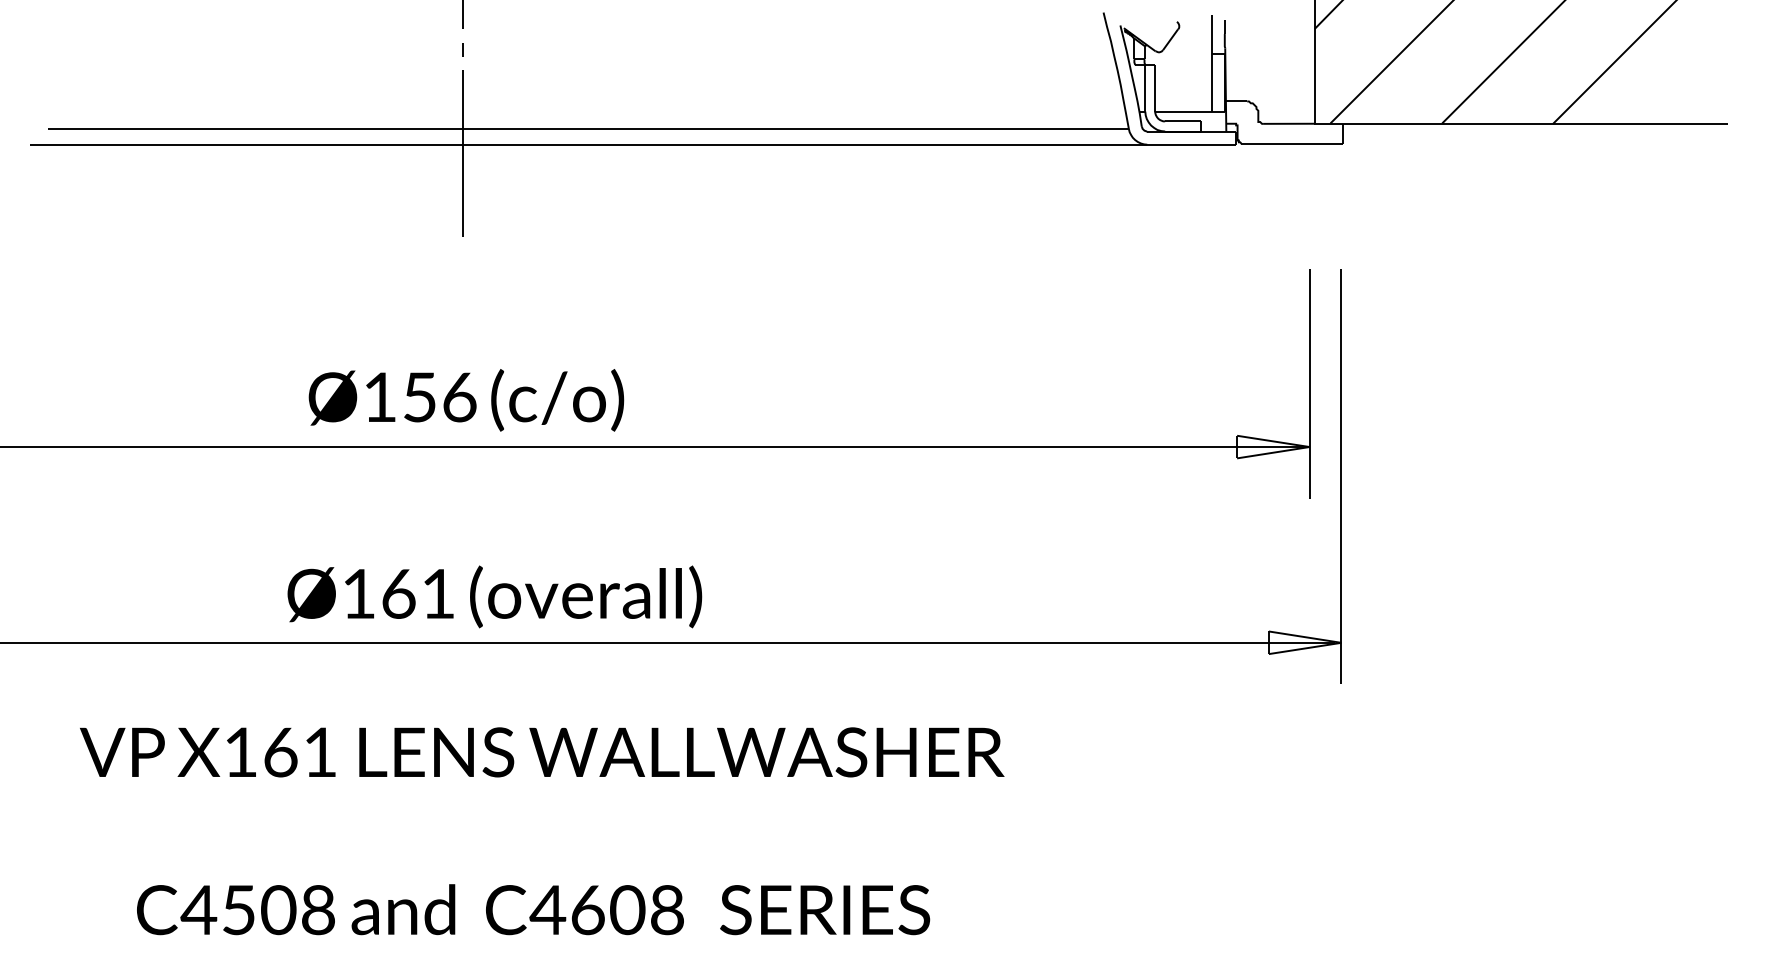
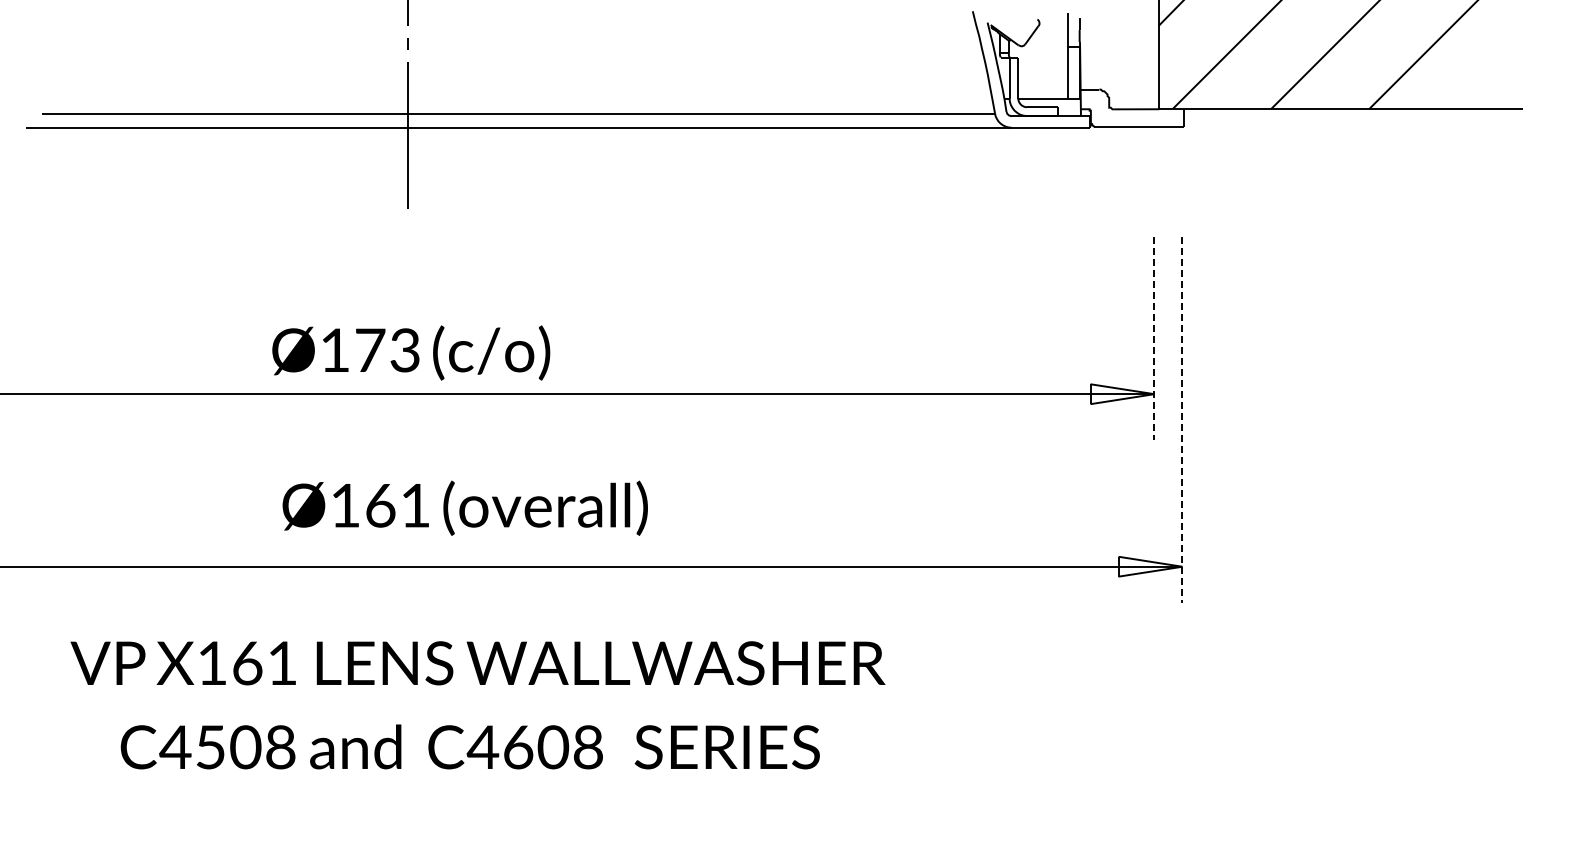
line: (1309, 384) -> (1154, 339), solid -> dashed
text: (440, 397) -> (388, 350), Ø156 -> Ø173
line: (1341, 476) -> (1182, 420), solid -> dashed
text: (493, 596) -> (464, 507), moved
text: (532, 909) -> (469, 746), moved

